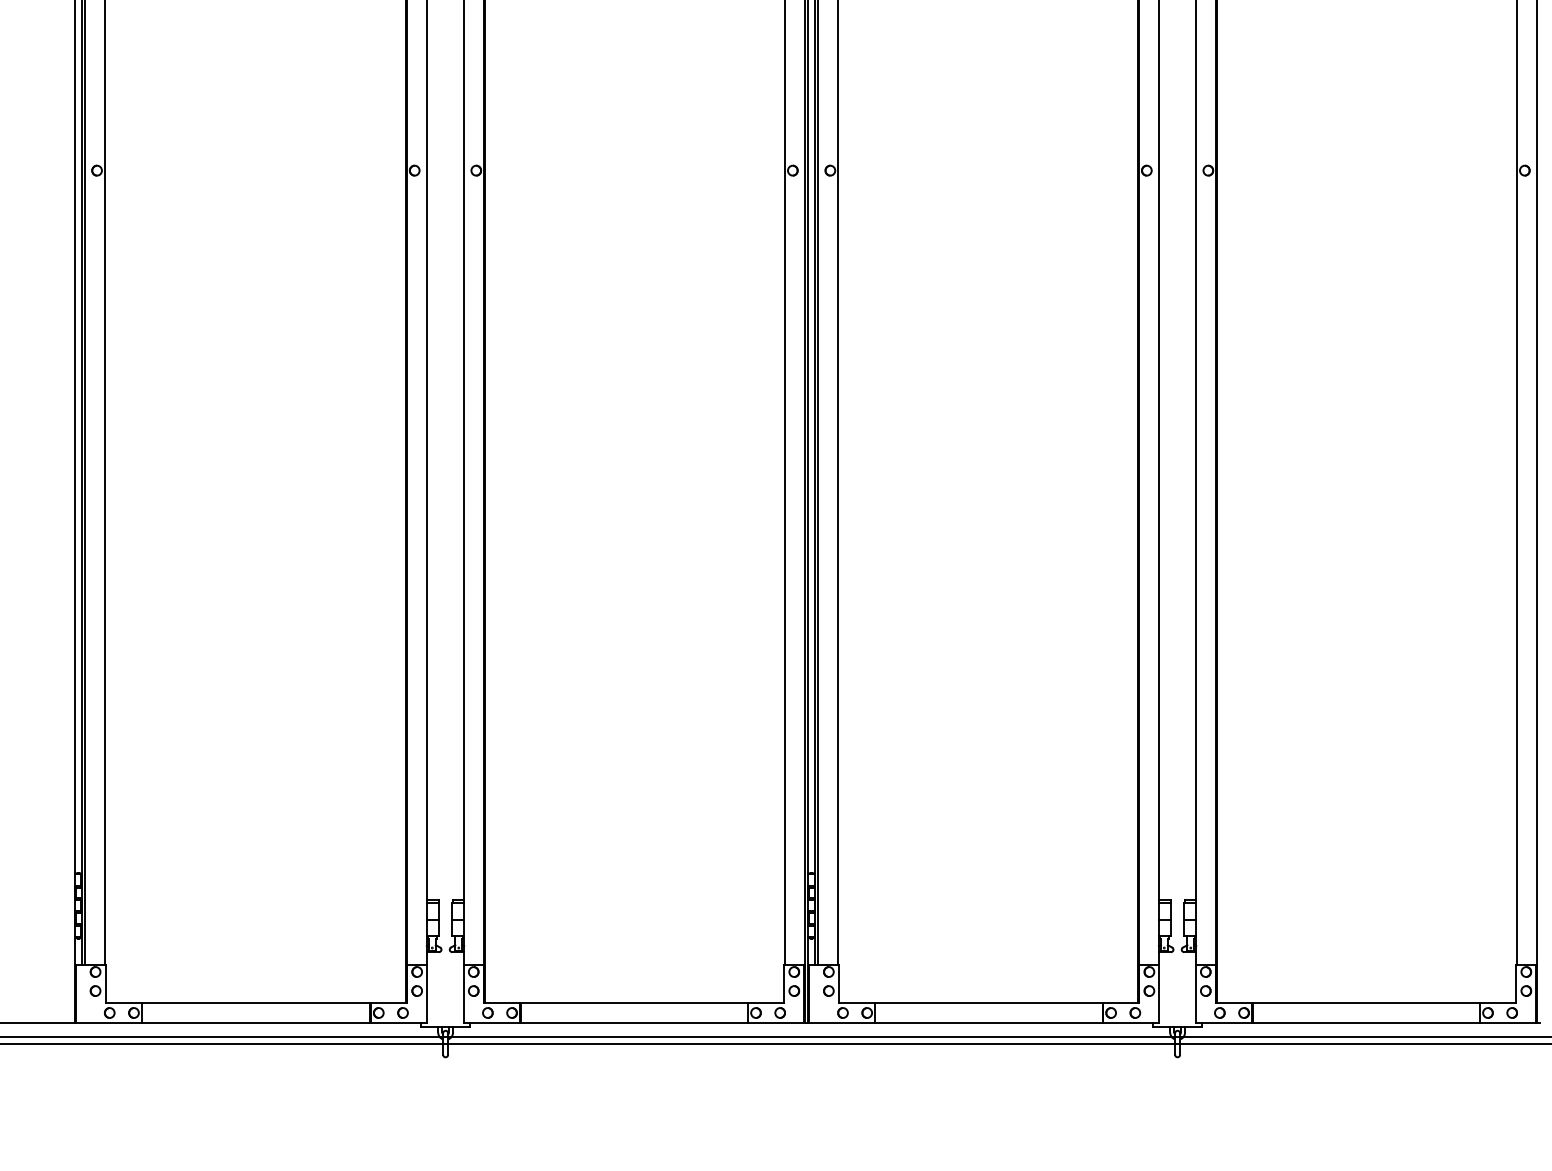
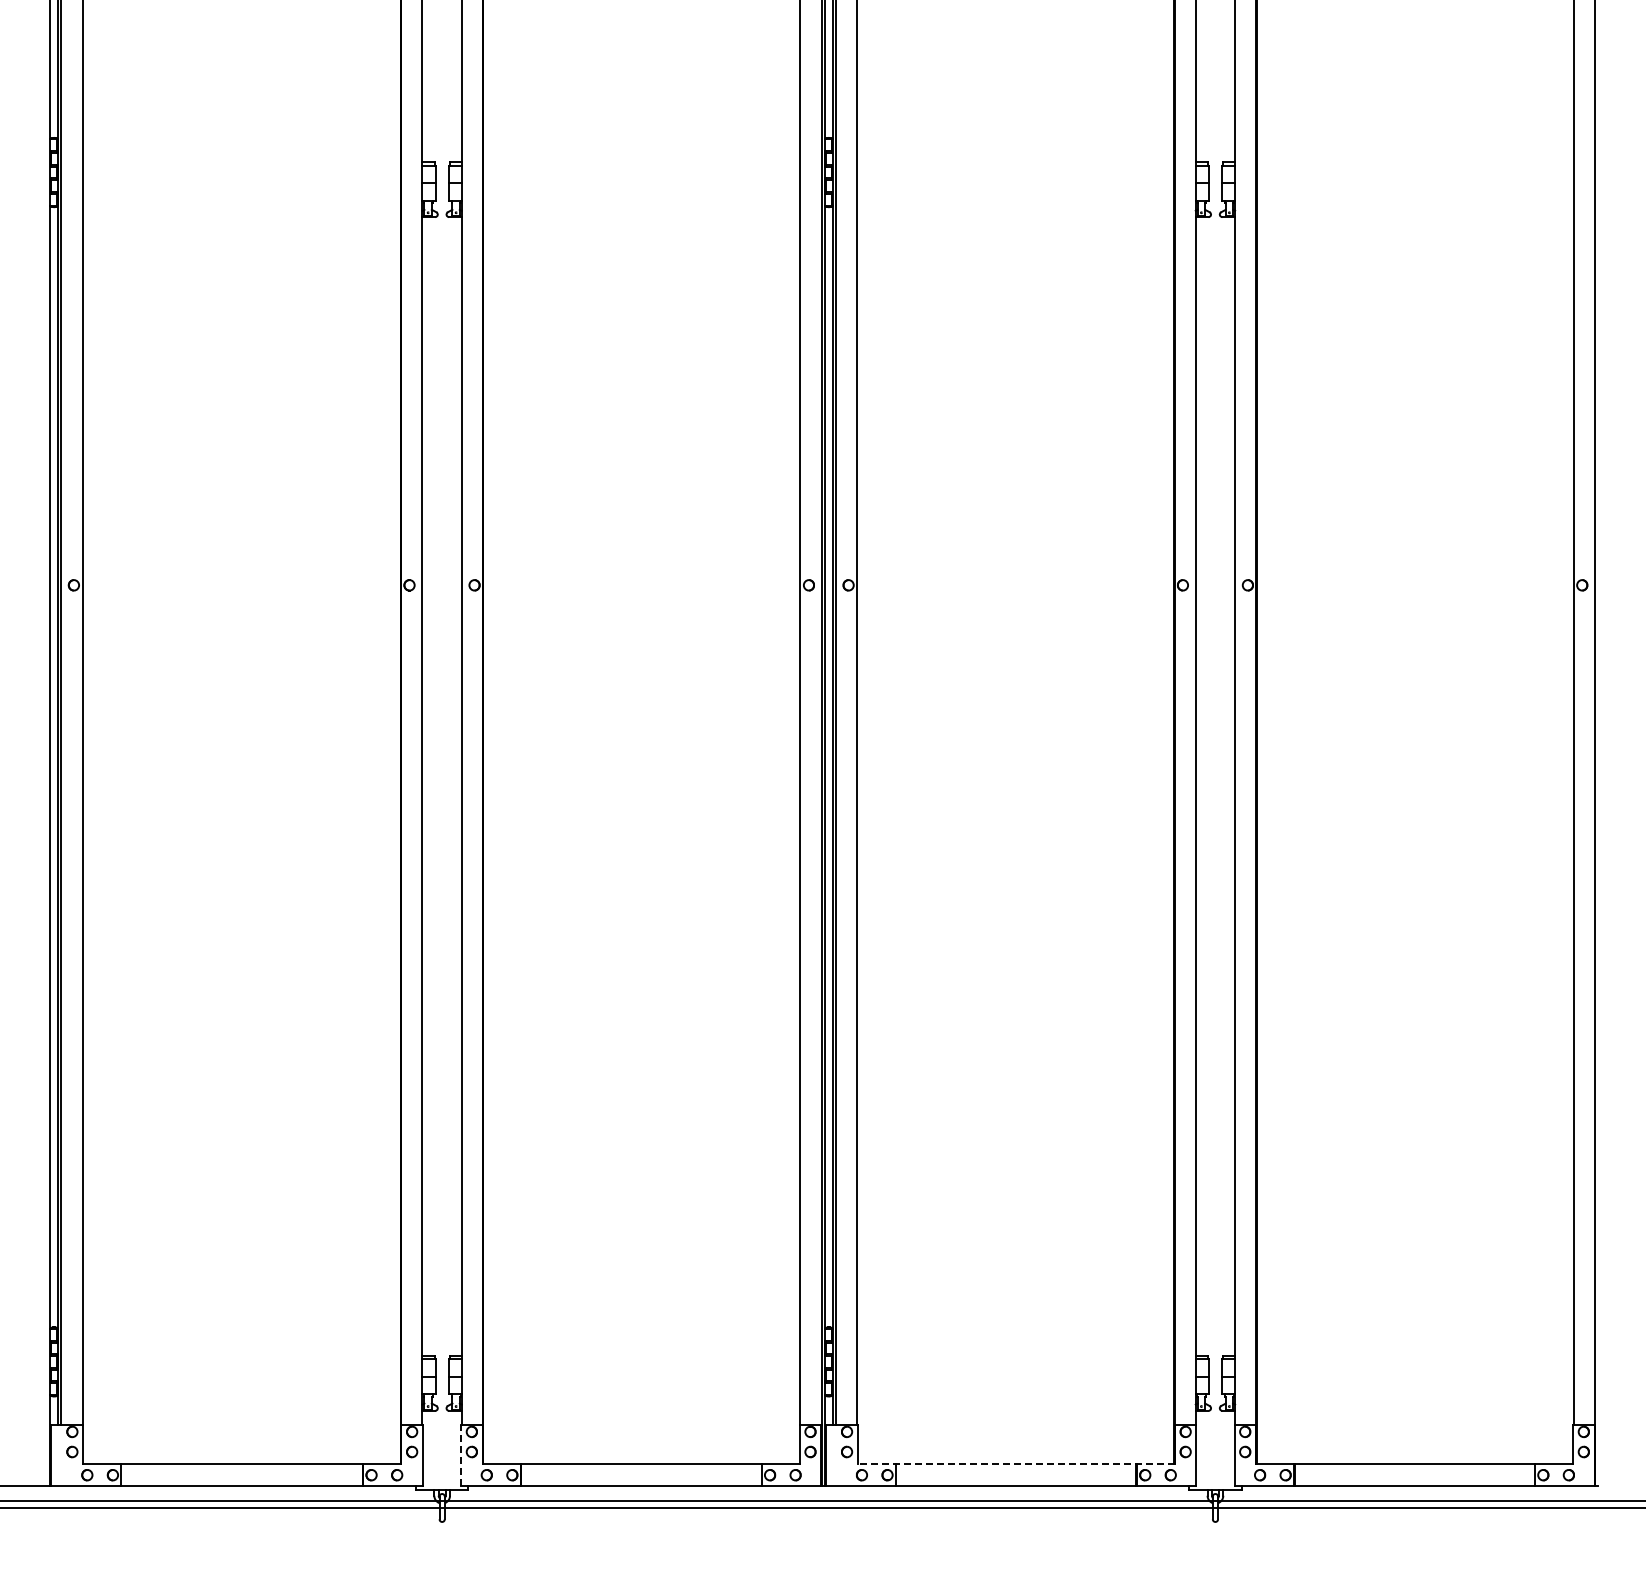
line: (463, 994) -> (461, 1455), solid -> dashed
line: (989, 1002) -> (1016, 1464), solid -> dashed

